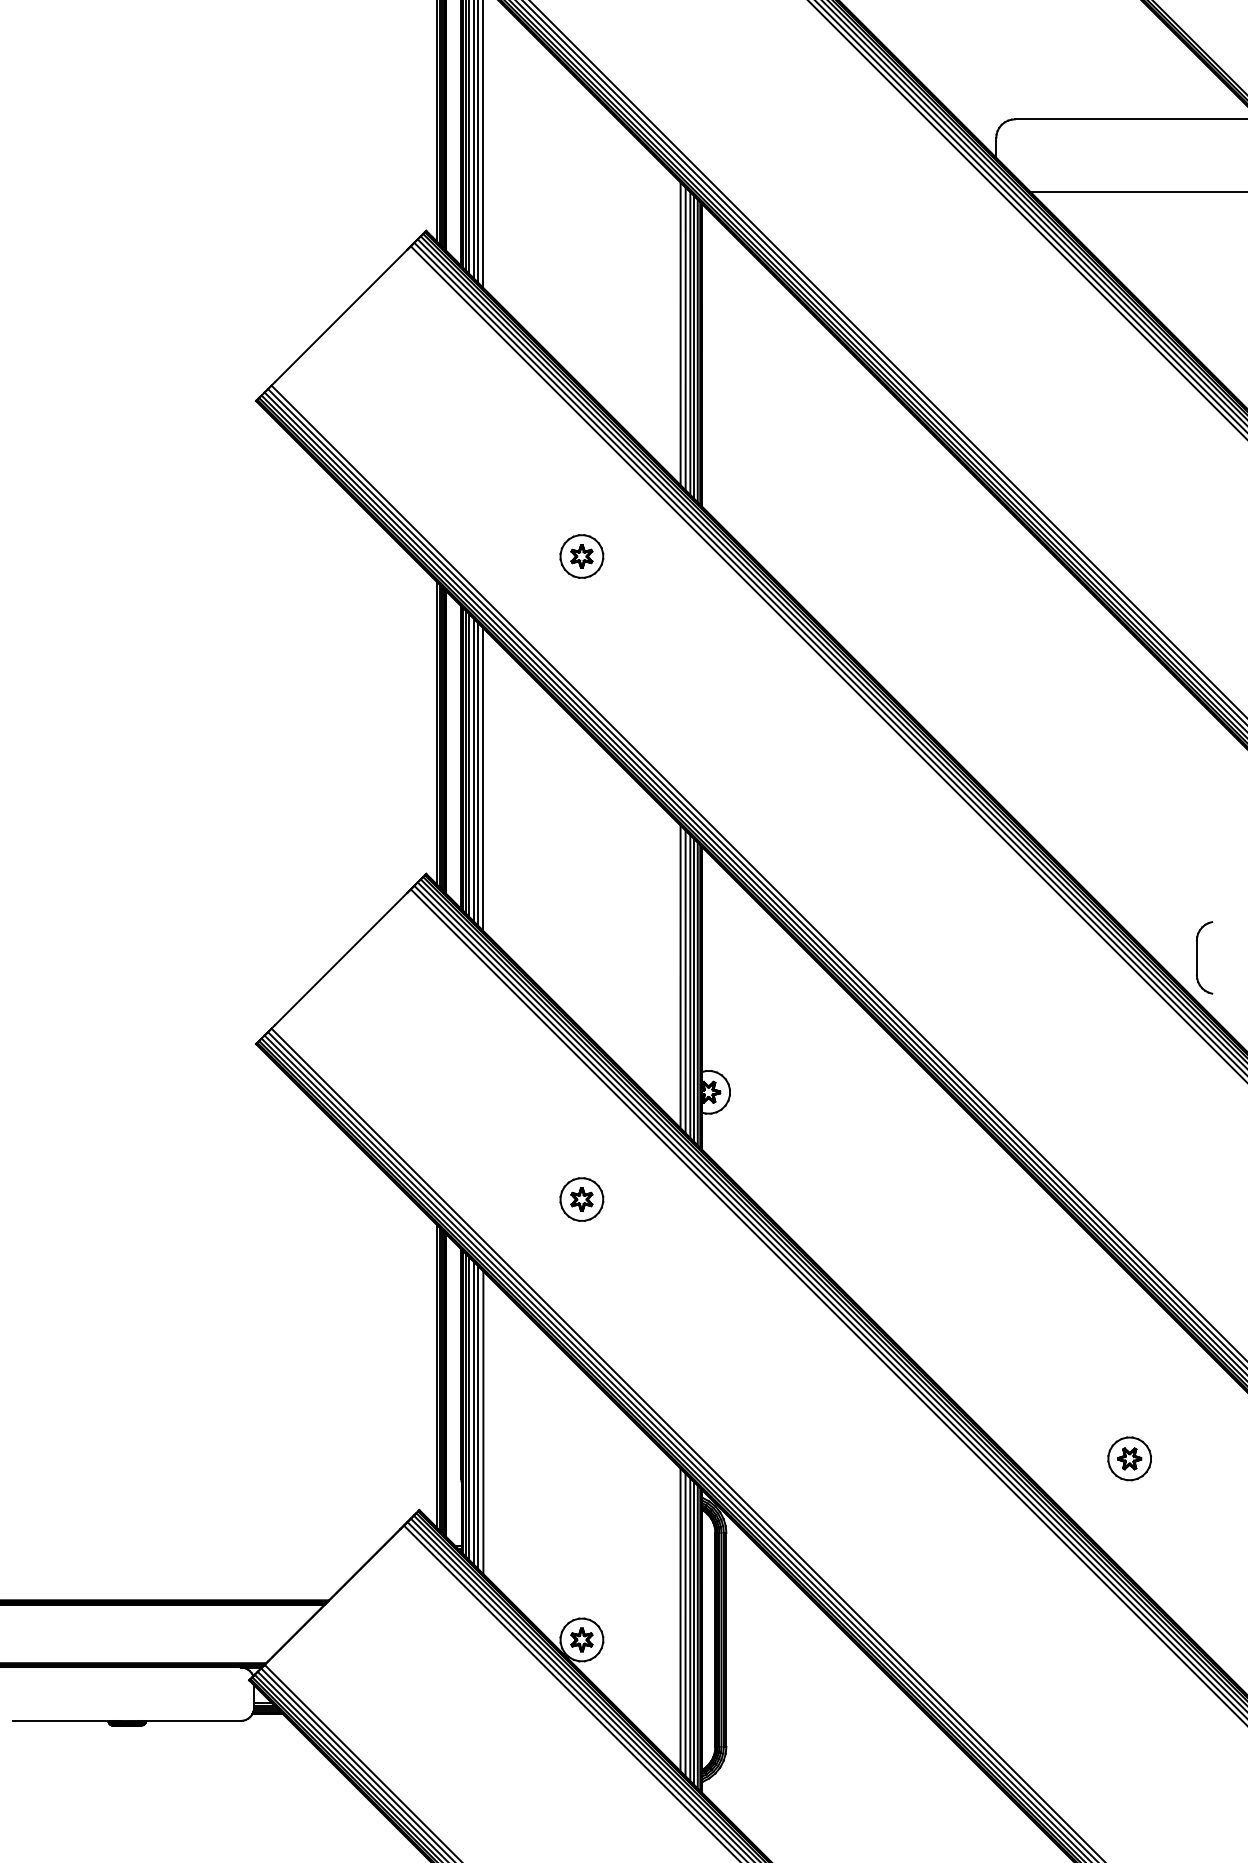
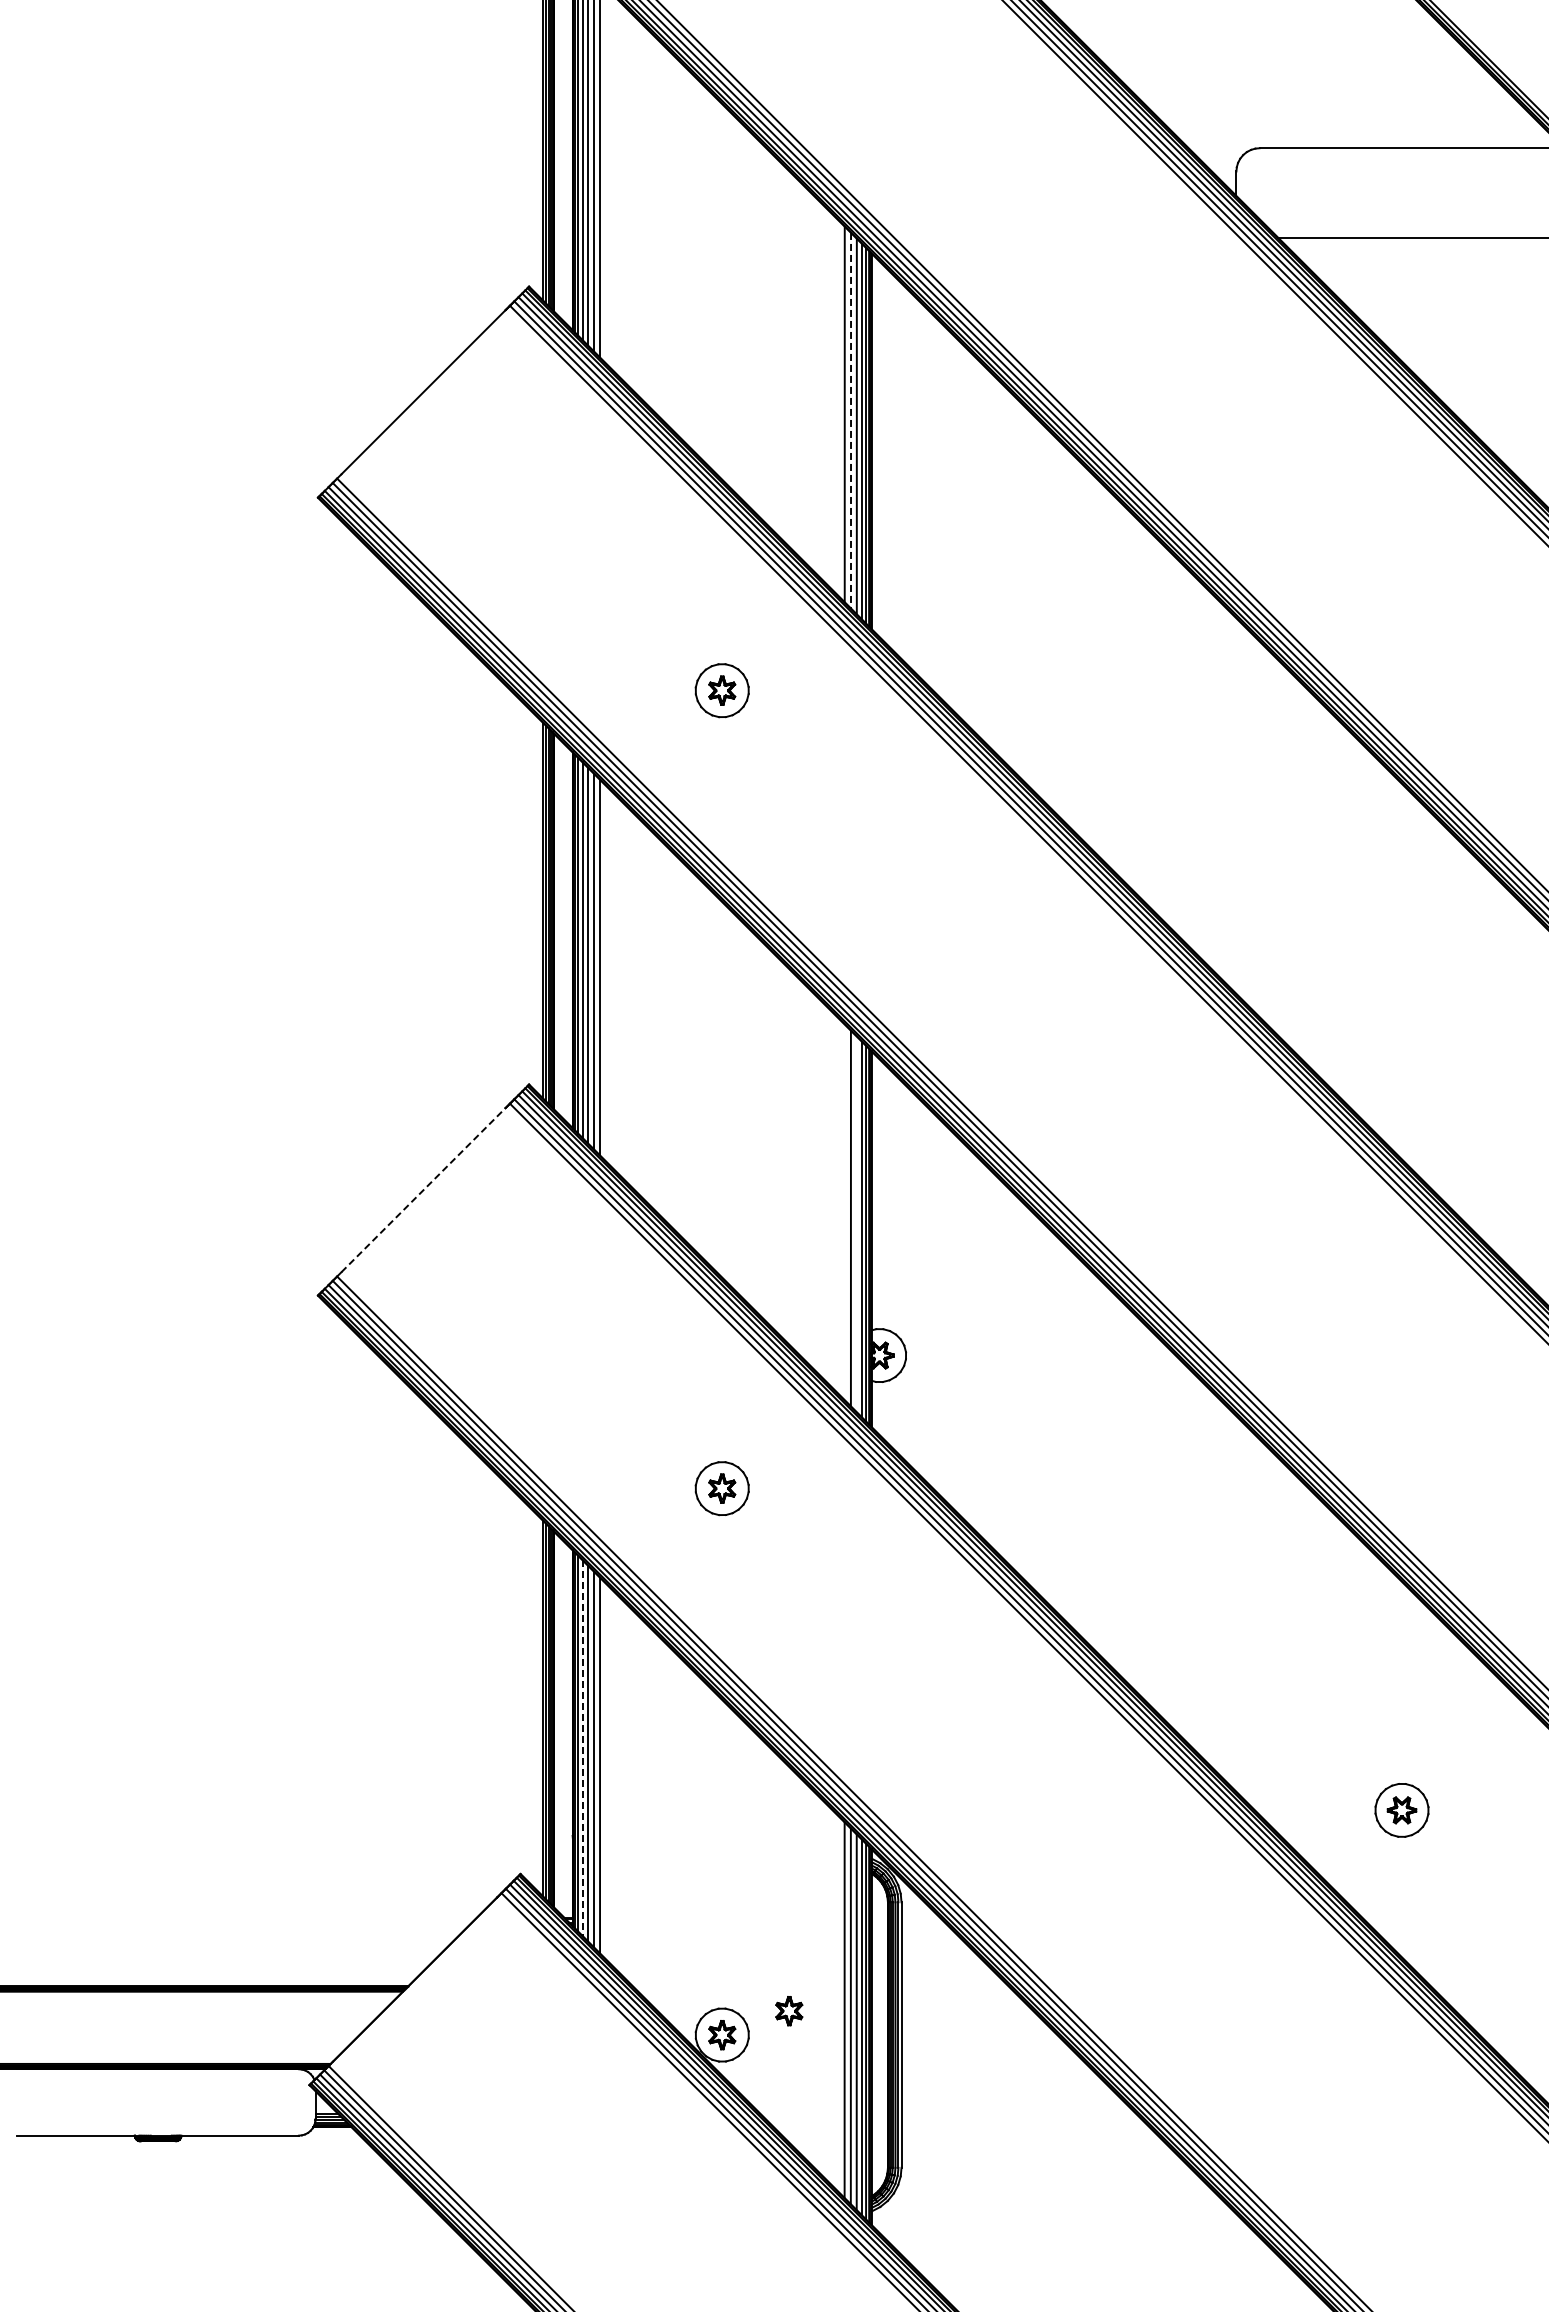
line: (686, 338) -> (851, 420), solid -> dashed
part: (1196, 957) -> (1485, 1188), removed
line: (341, 958) -> (423, 1189), solid -> dashed
line: (680, 977) -> (844, 1212), removed
line: (690, 986) -> (856, 1224), removed
line: (469, 1408) -> (582, 1748), solid -> dashed
part: (636, 1620) -> (789, 2011), added

